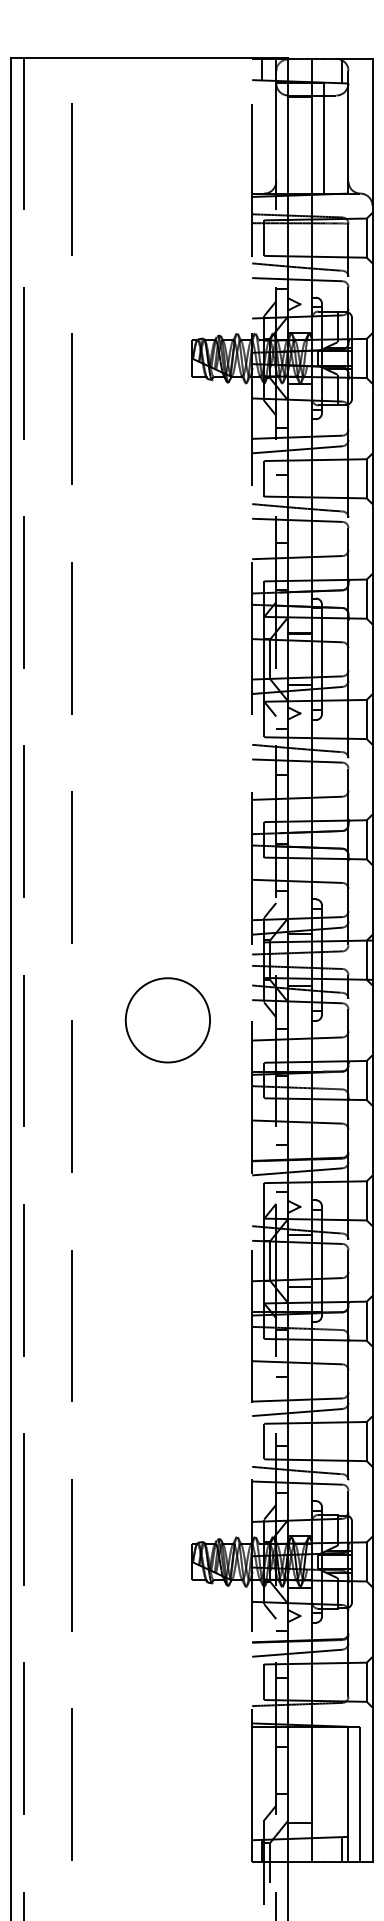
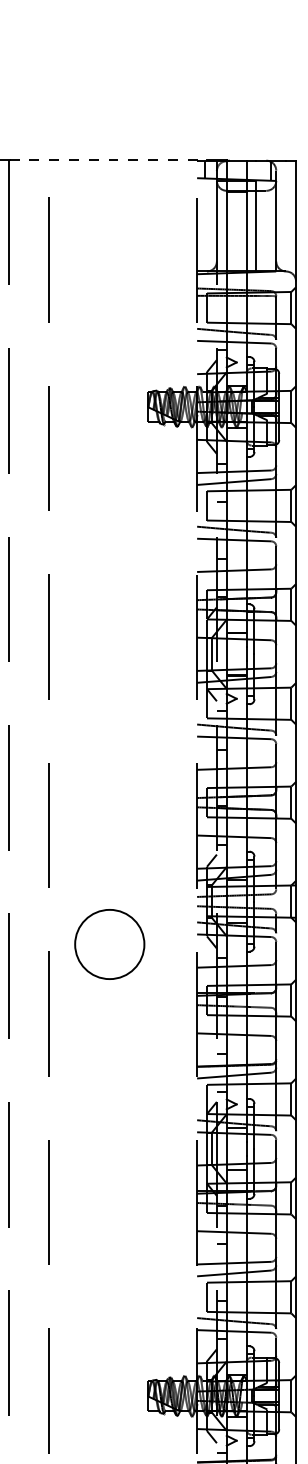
line: (144, 57) -> (108, 159), solid -> dashed
circle: (167, 1020) -> (109, 944), moved

